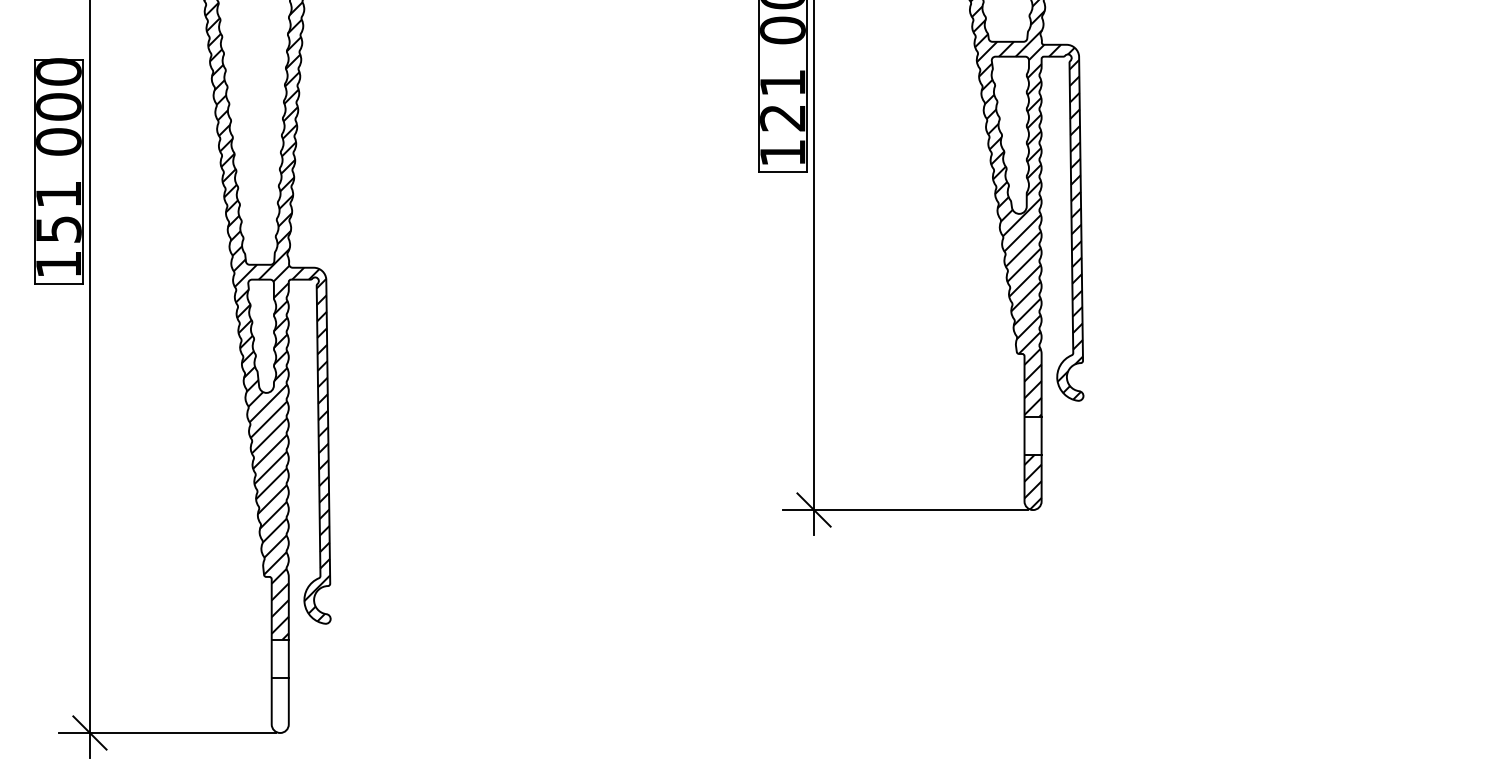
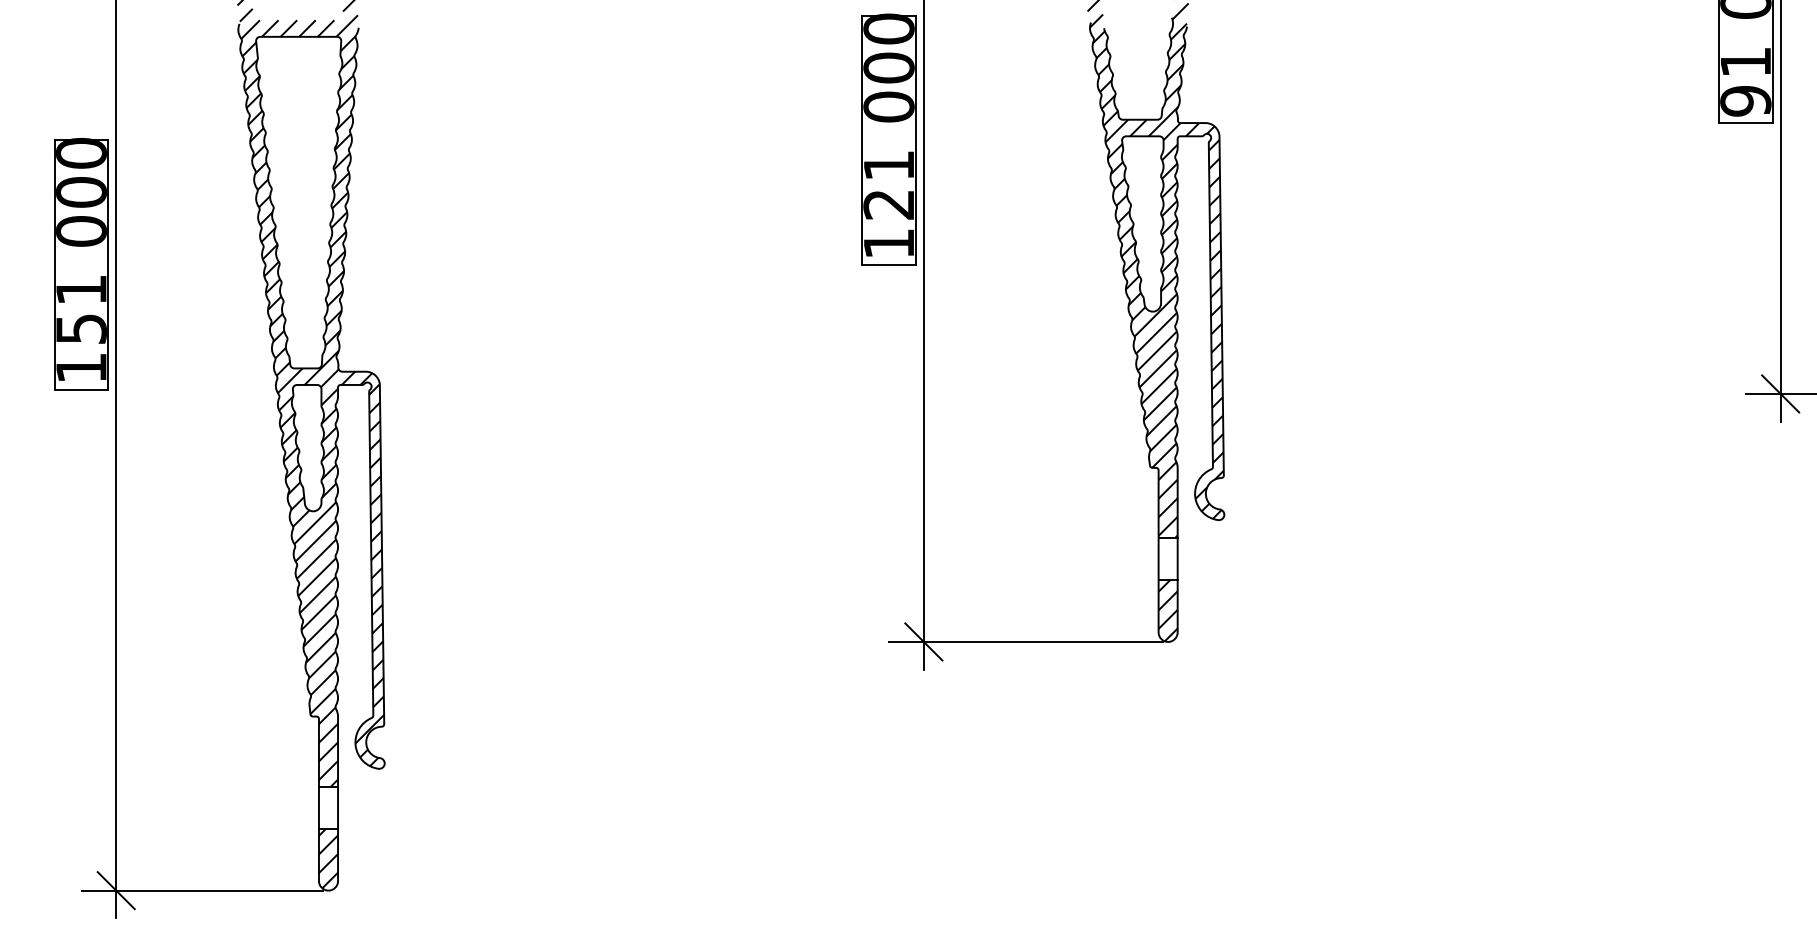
hatch: (280, 704) -> (328, 858), added

